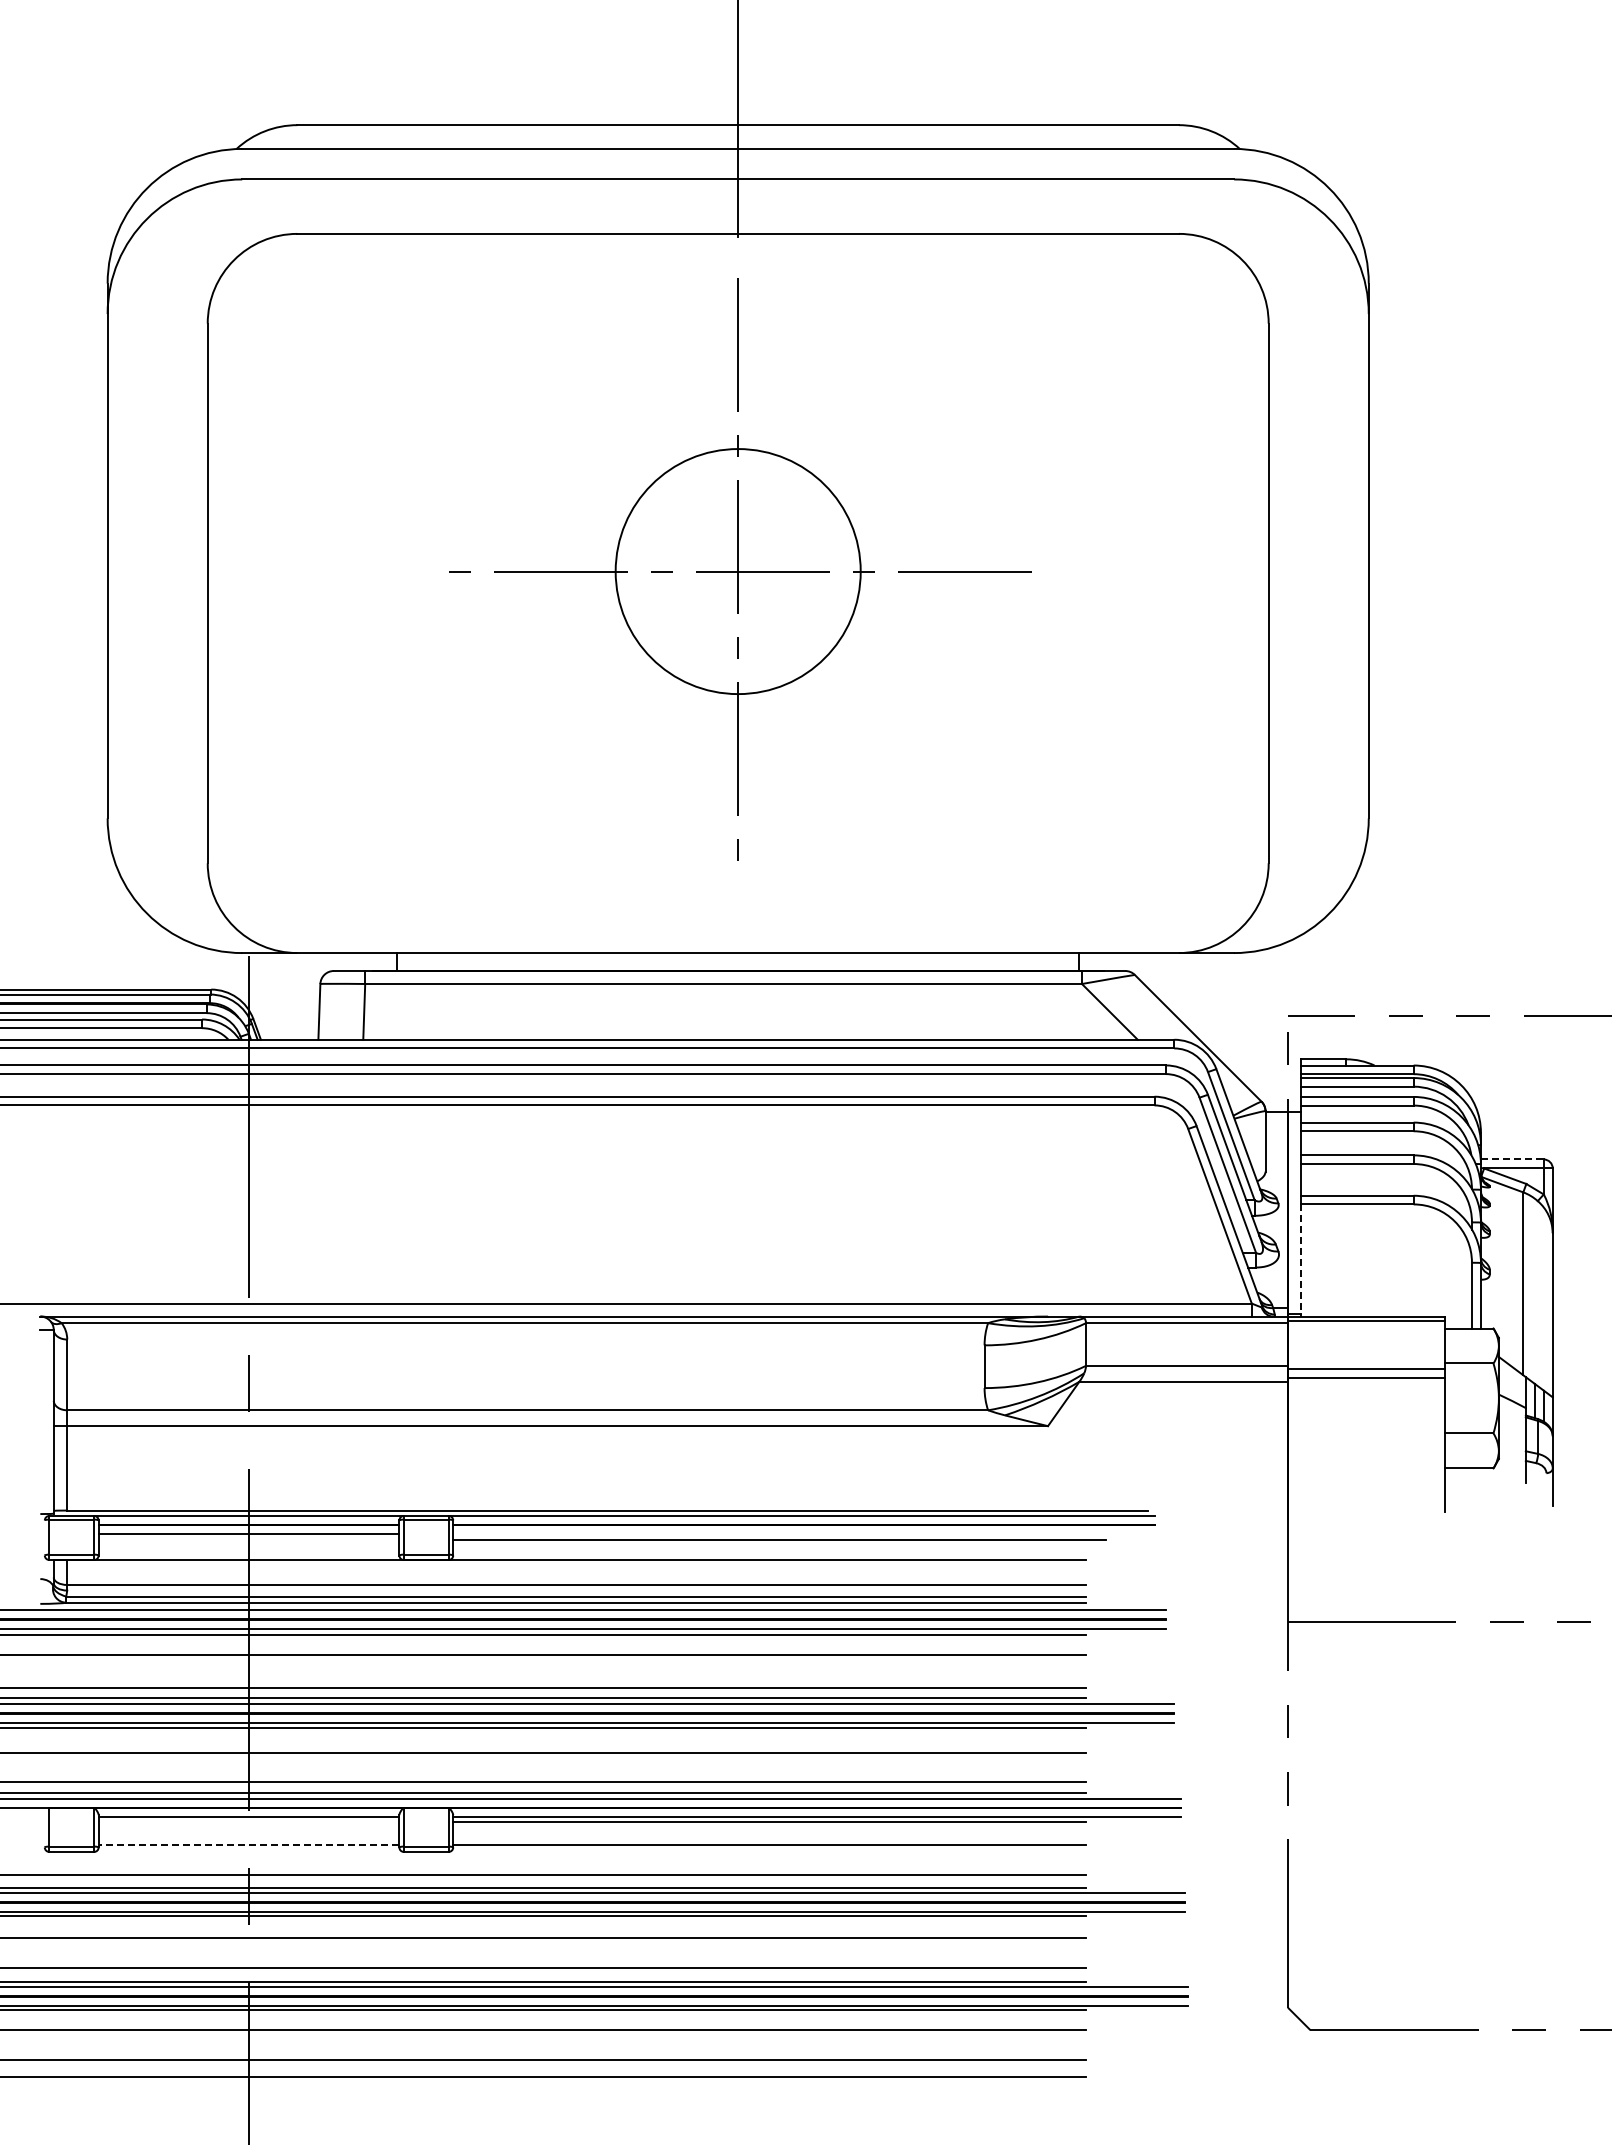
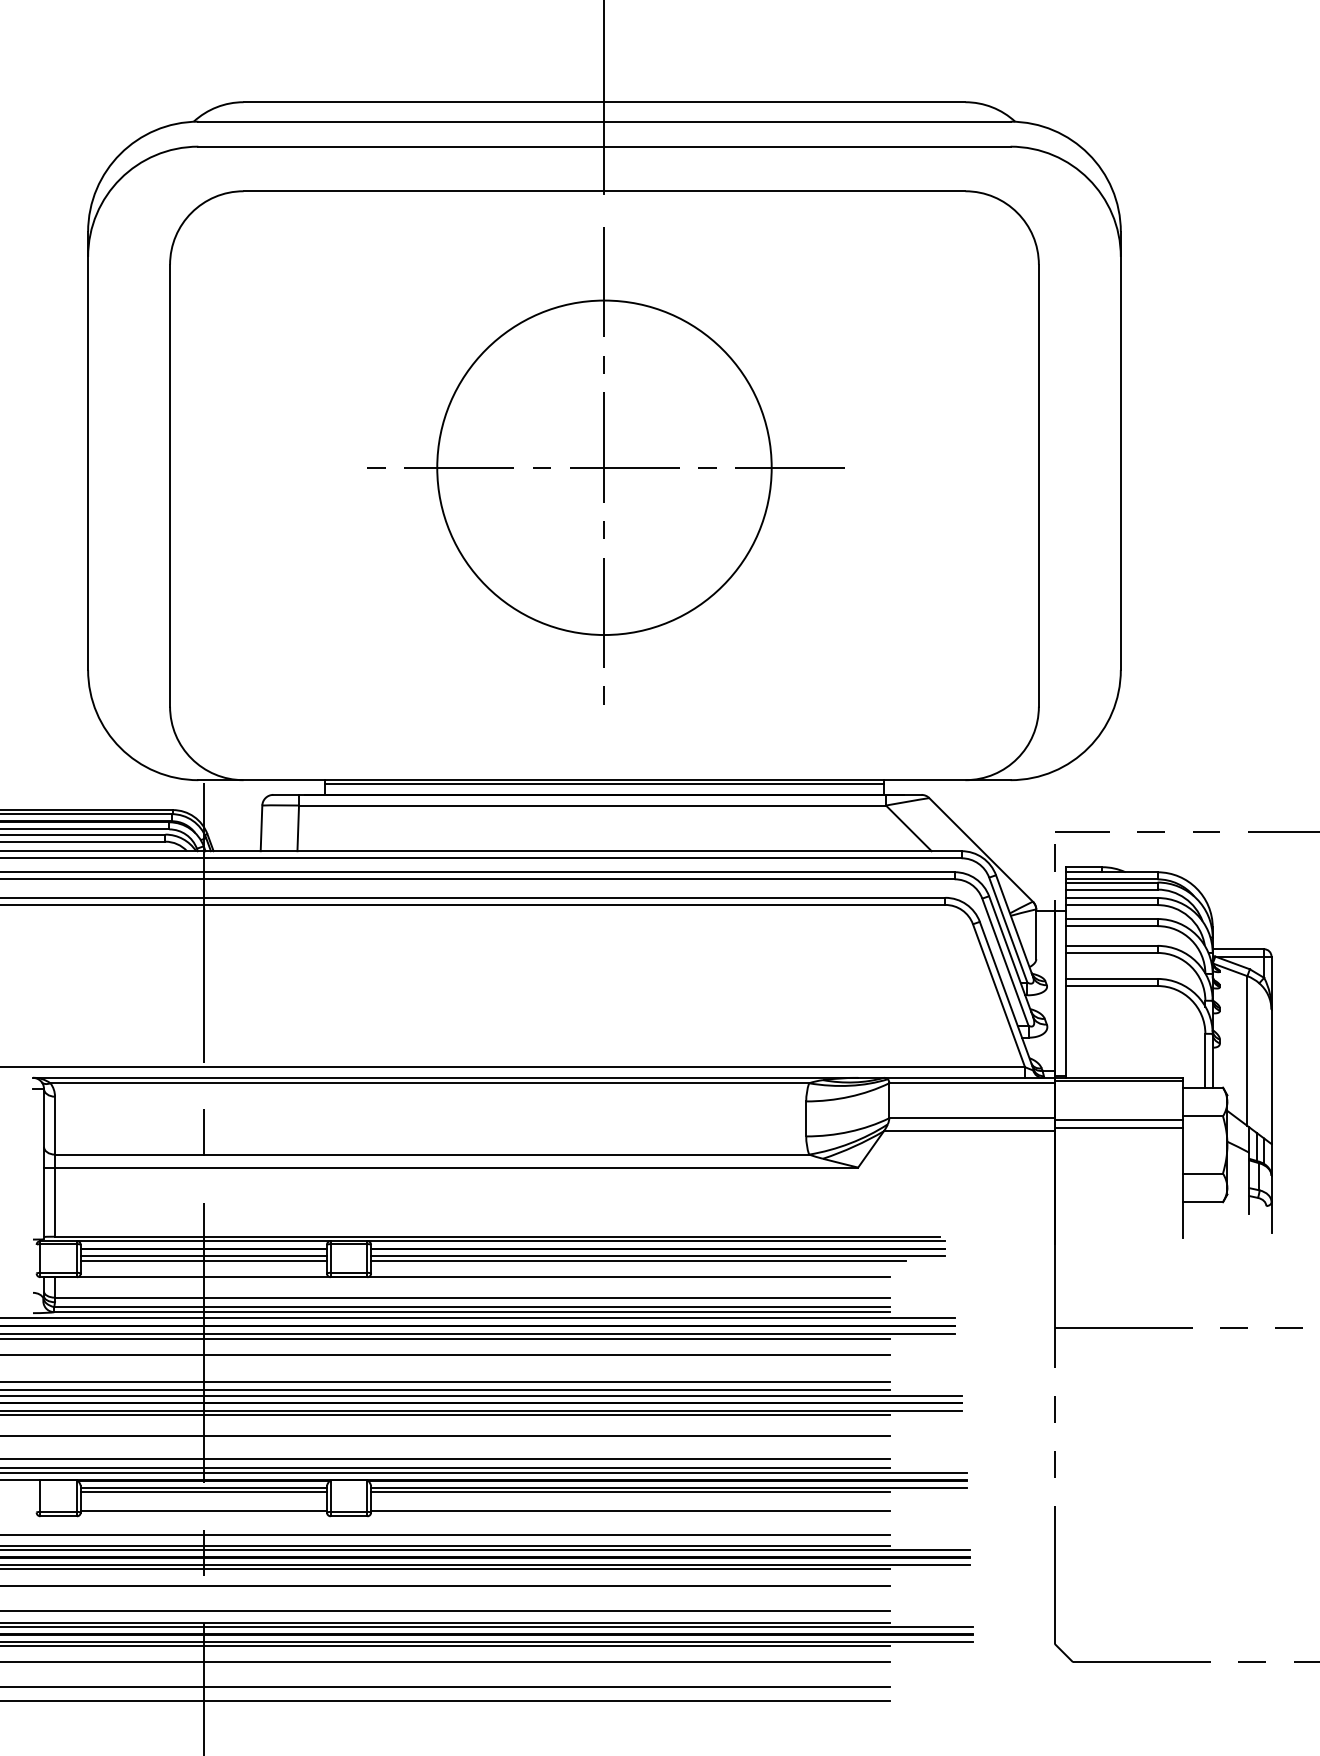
circle: (738, 571) -> (604, 467), size x1.67
line: (738, 957) -> (604, 783), added
line: (1512, 1159) -> (1238, 949), dashed -> solid
line: (1301, 1261) -> (1065, 1032), dashed -> solid
line: (803, 1534) -> (657, 1256), added
line: (248, 1539) -> (203, 1260), added
line: (248, 1822) -> (203, 1492), added
line: (248, 1845) -> (203, 1511), dashed -> solid

